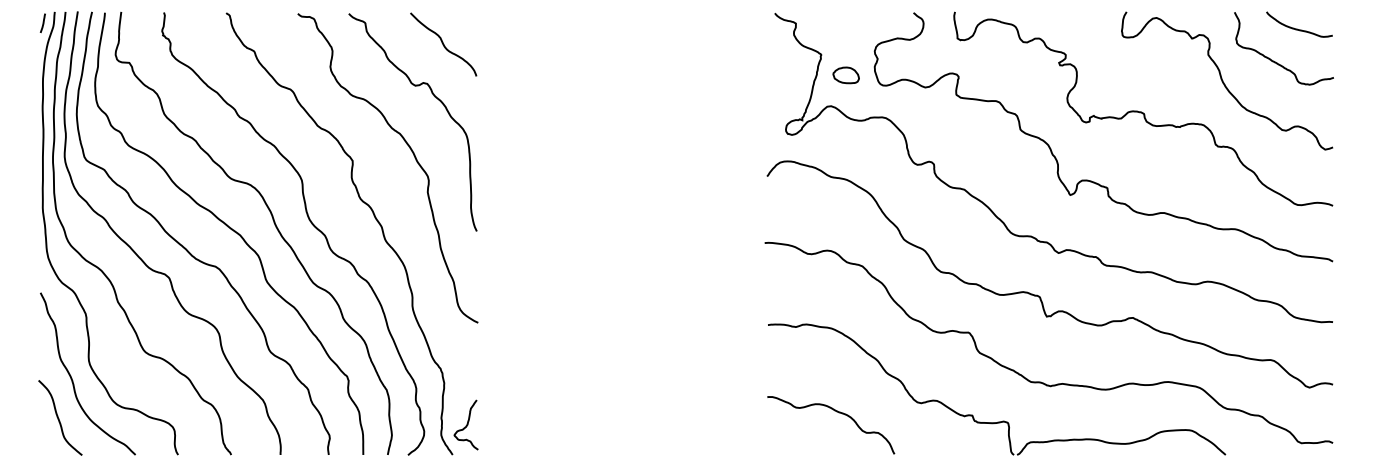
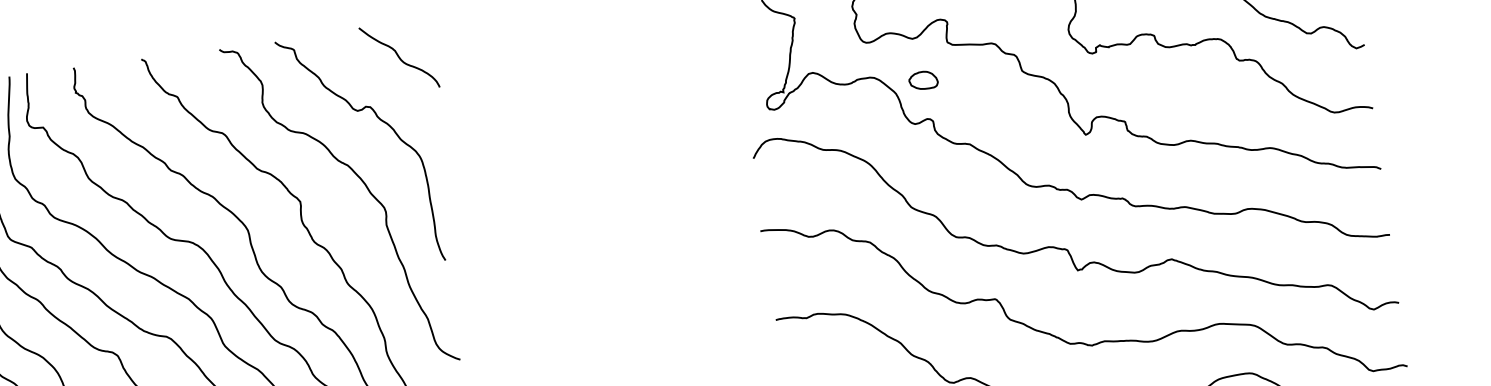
curve: (443, 44) -> (399, 57), moved
part: (845, 75) -> (922, 80), moved

